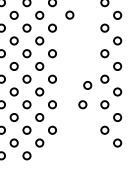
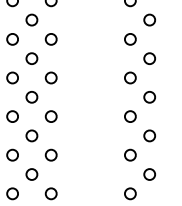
circle: (69, 14) -> (76, 18), removed
circle: (87, 85) -> (104, 126), removed
circle: (82, 104) -> (96, 154), removed

